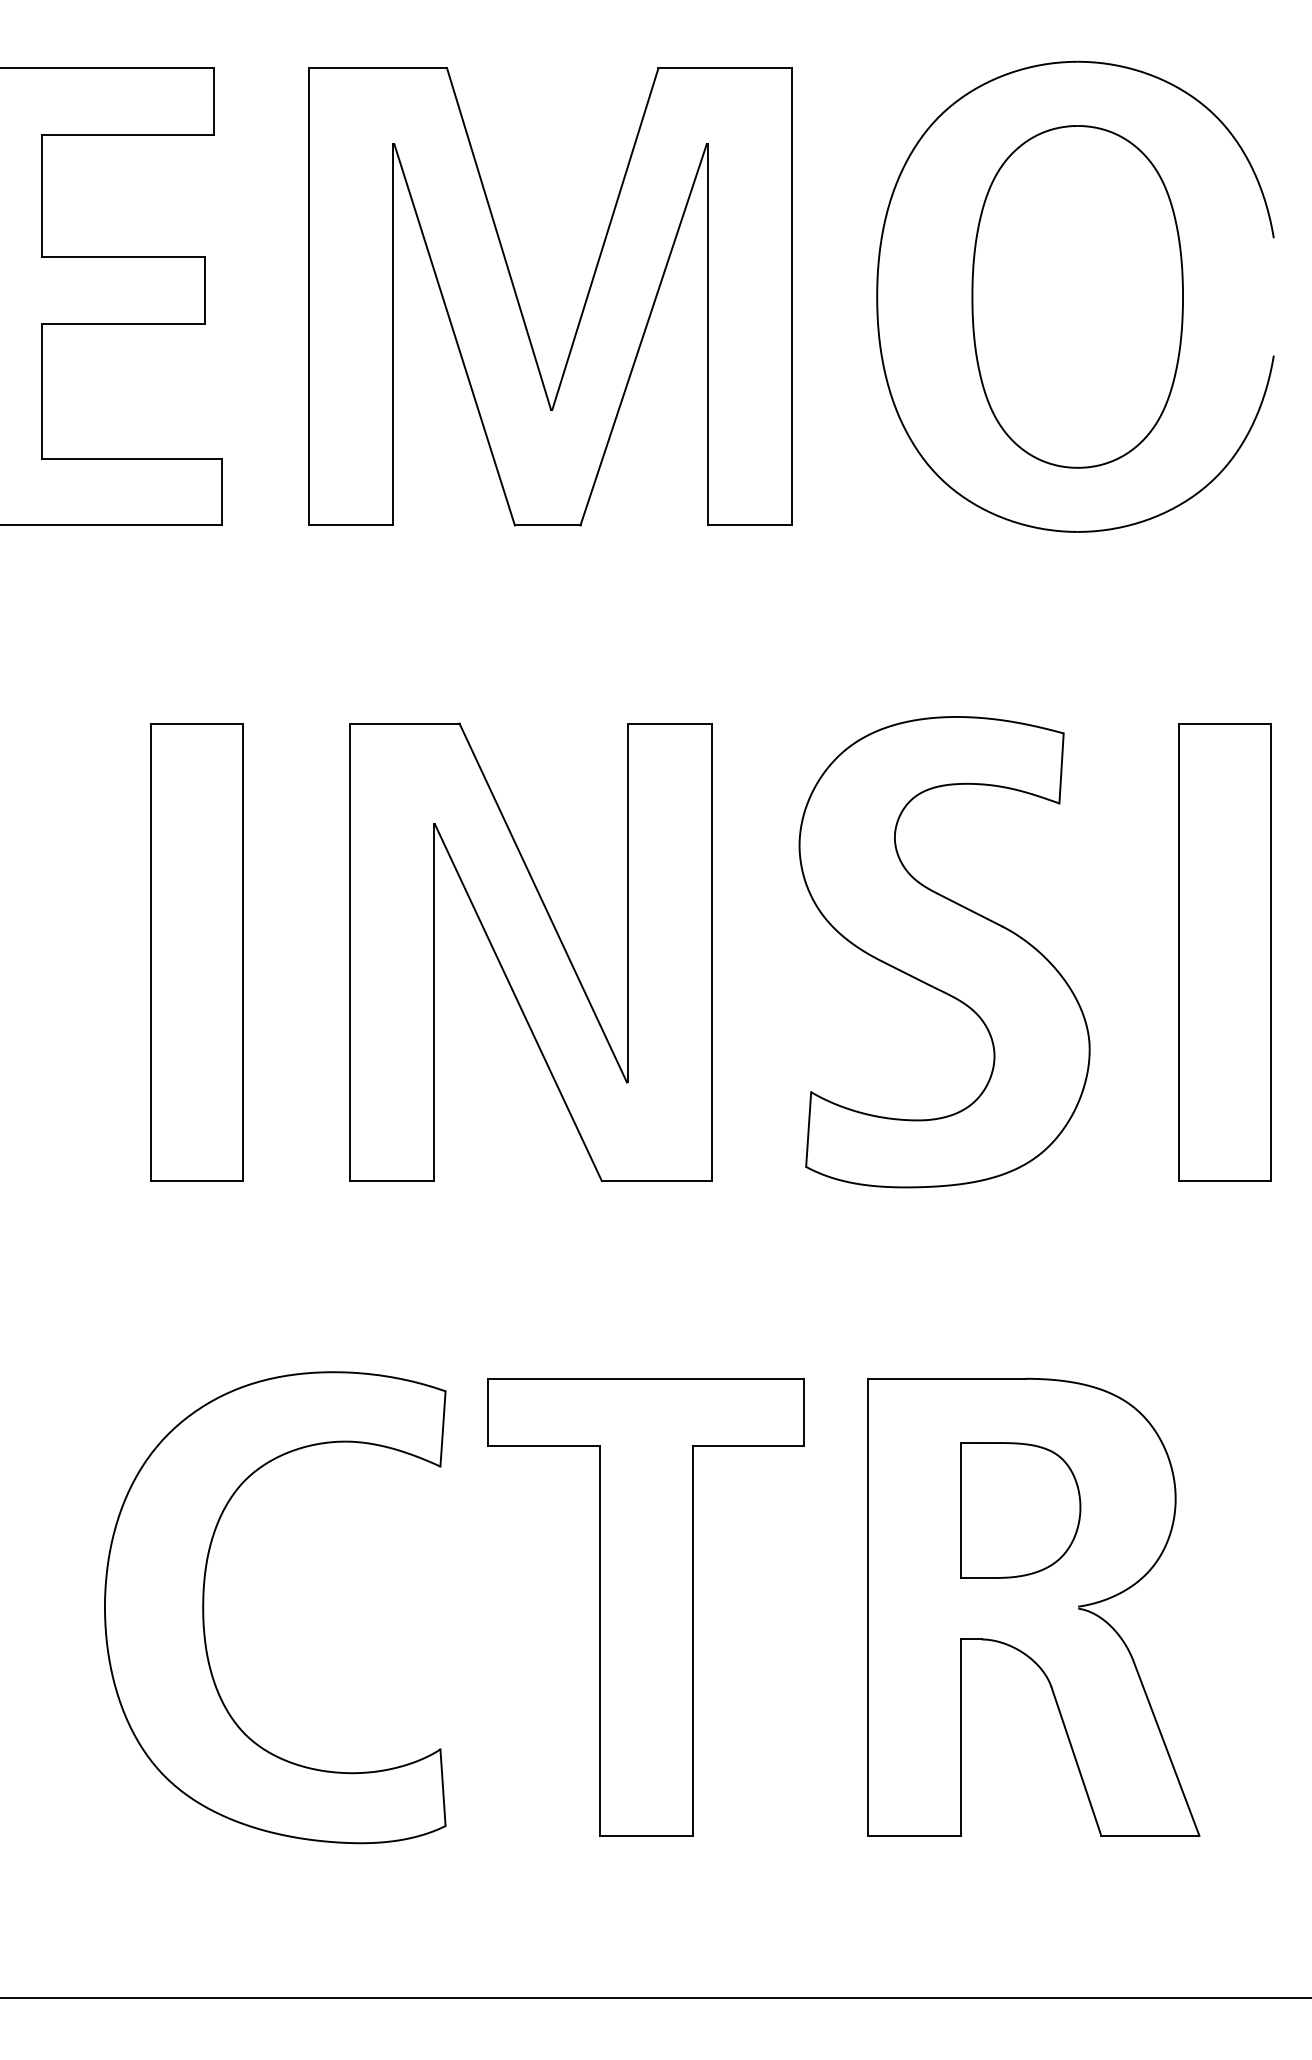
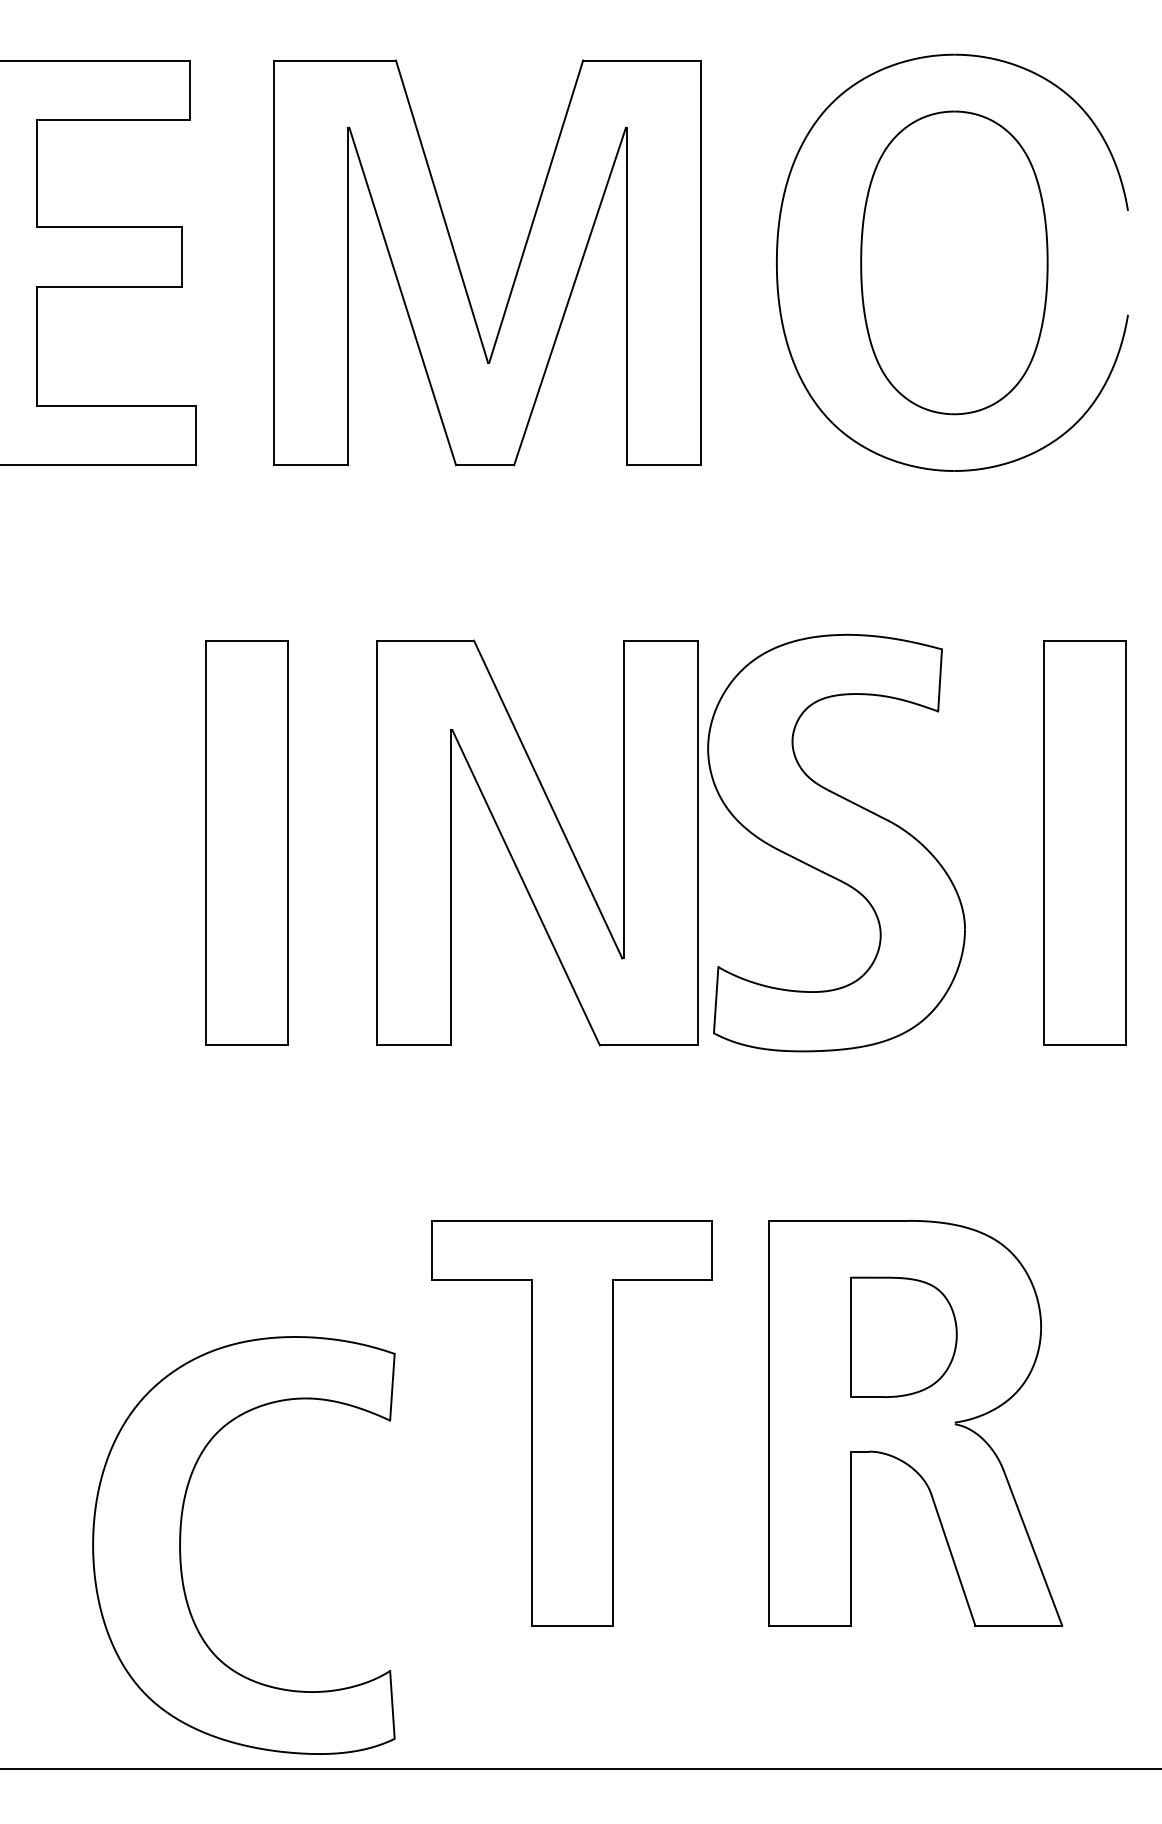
part: (196, 951) -> (246, 842), moved
part: (531, 951) -> (537, 842), moved
part: (204, 1599) -> (181, 1538), moved

